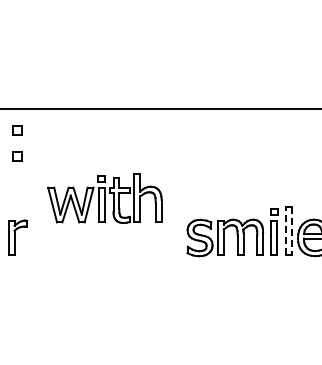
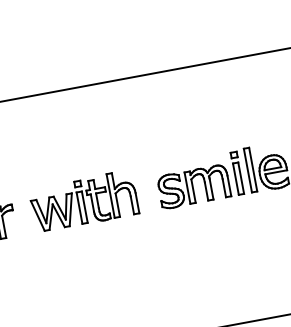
part: (104, 198) -> (83, 201), moved
line: (285, 230) -> (247, 170), dashed -> solid
line: (291, 231) -> (252, 169), dashed -> solid

